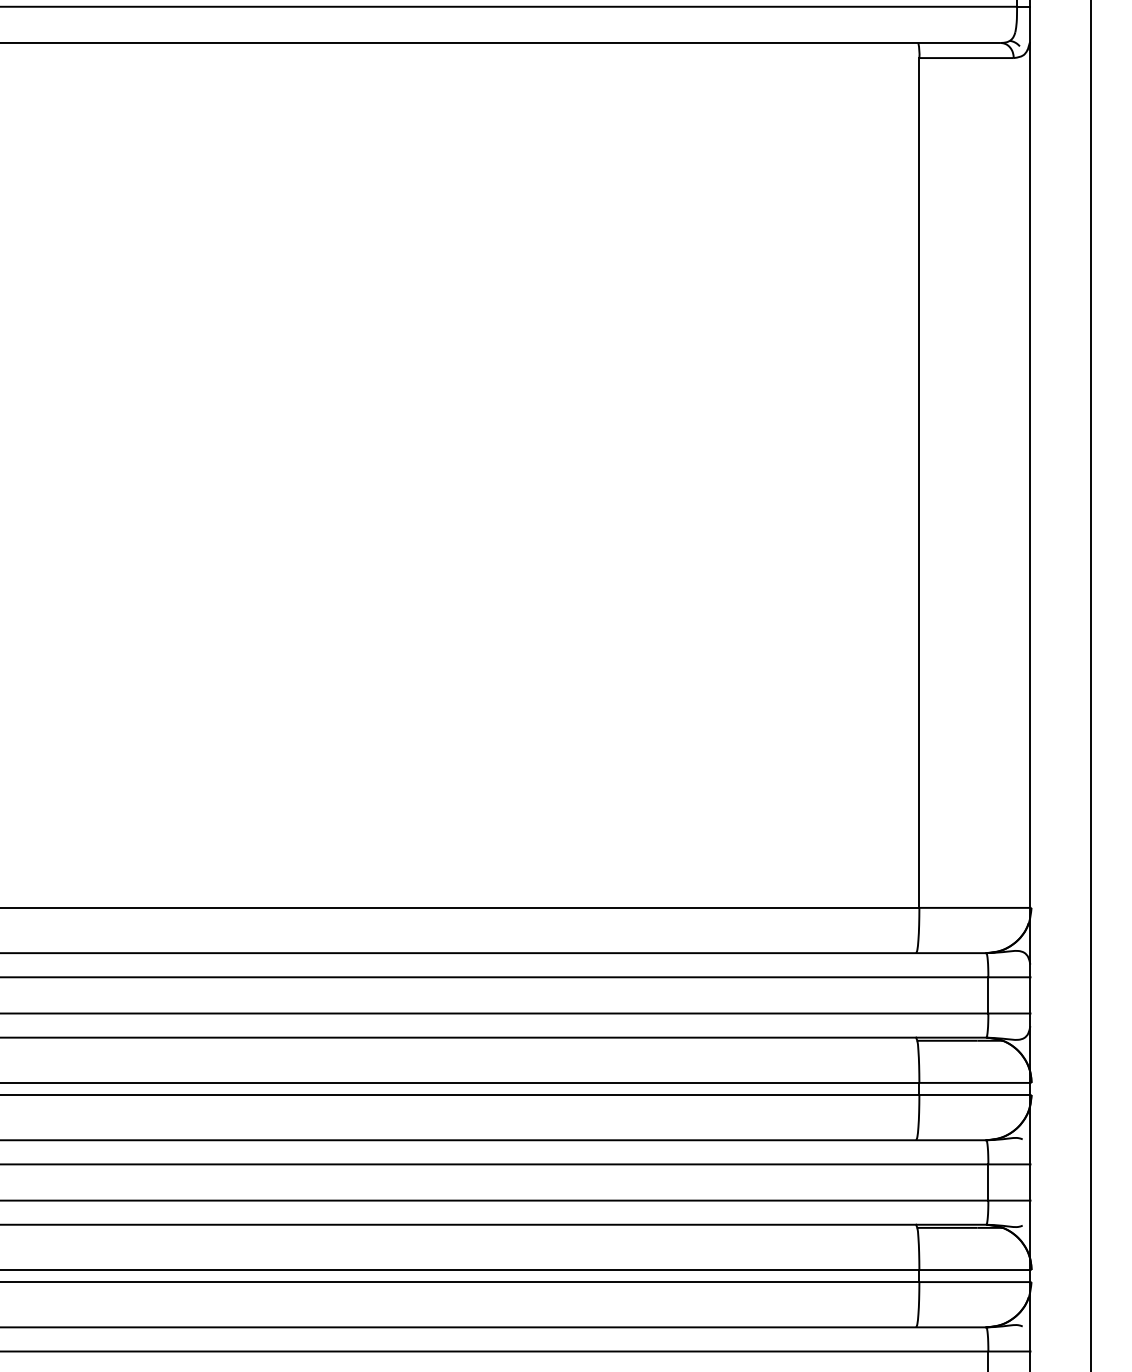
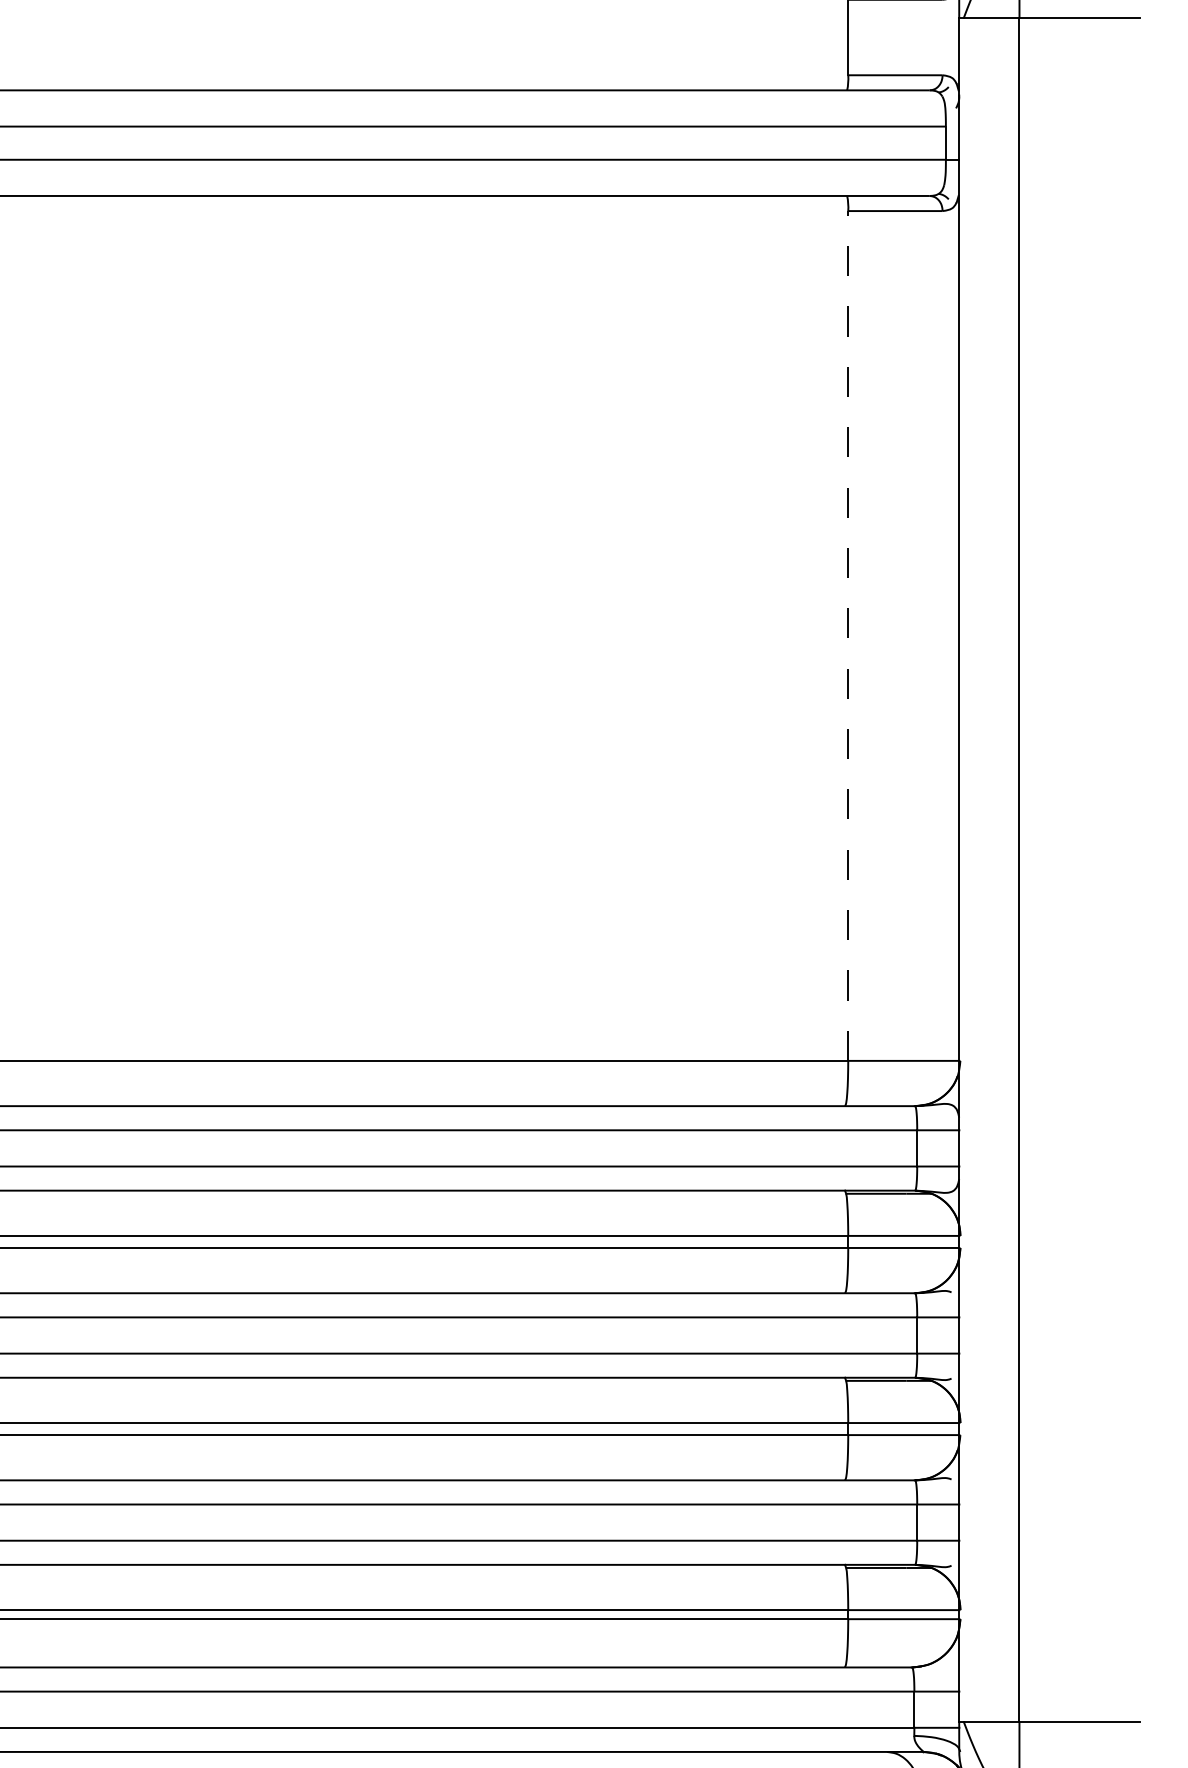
line: (919, 482) -> (848, 635), solid -> dashed

